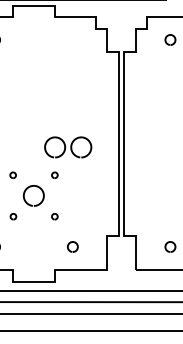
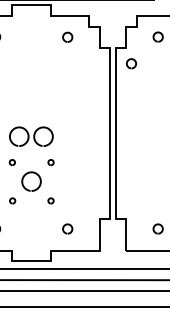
curve: (70, 37) -> (65, 34), added
curve: (140, 65) -> (130, 60), added
part: (68, 147) -> (31, 136), moved

